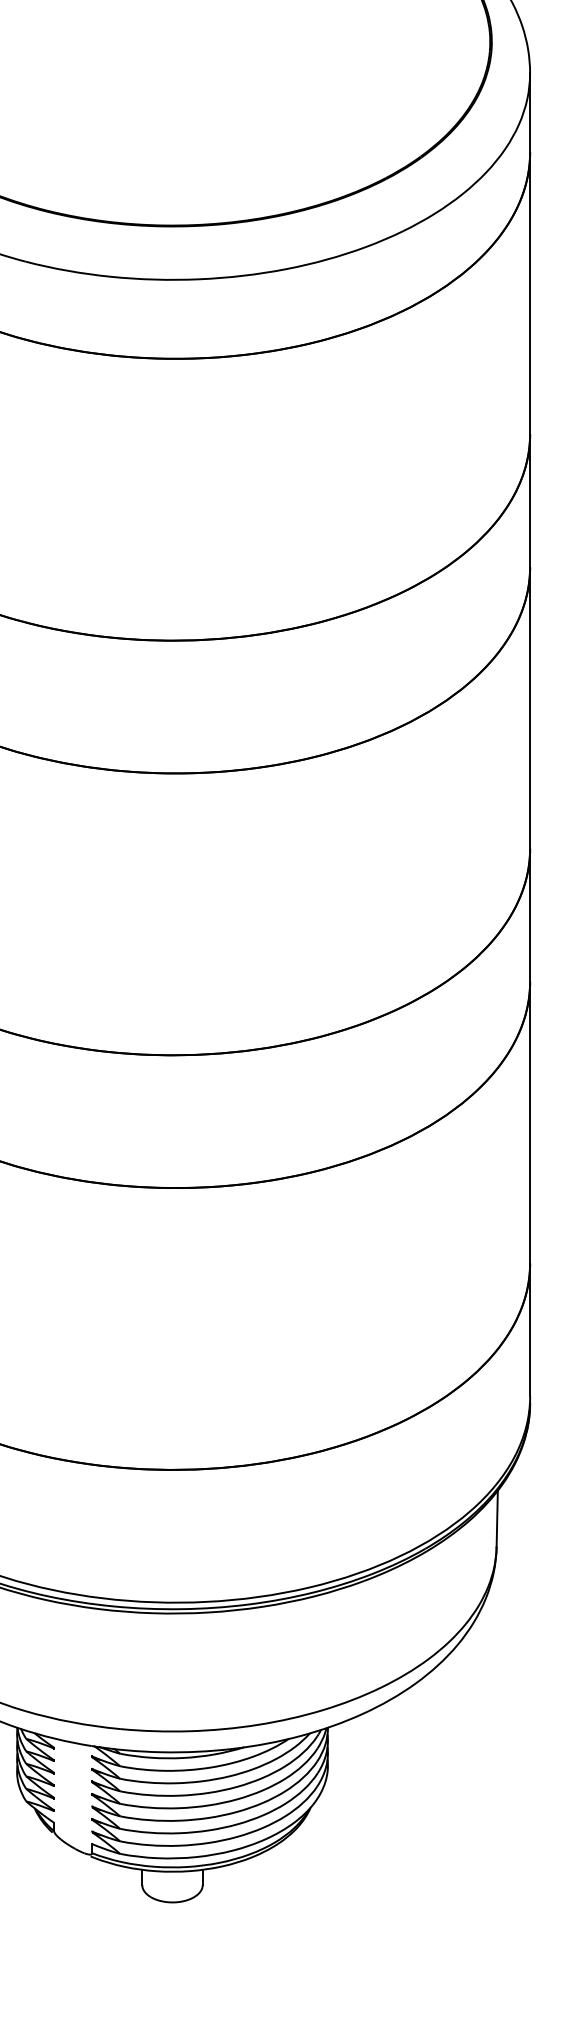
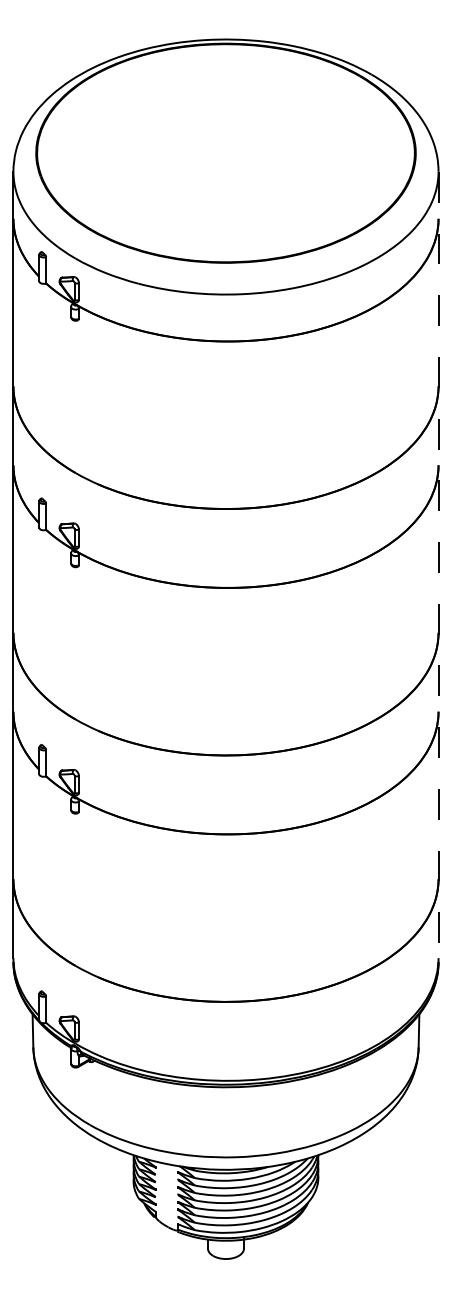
line: (530, 735) -> (438, 565), solid -> dashed

